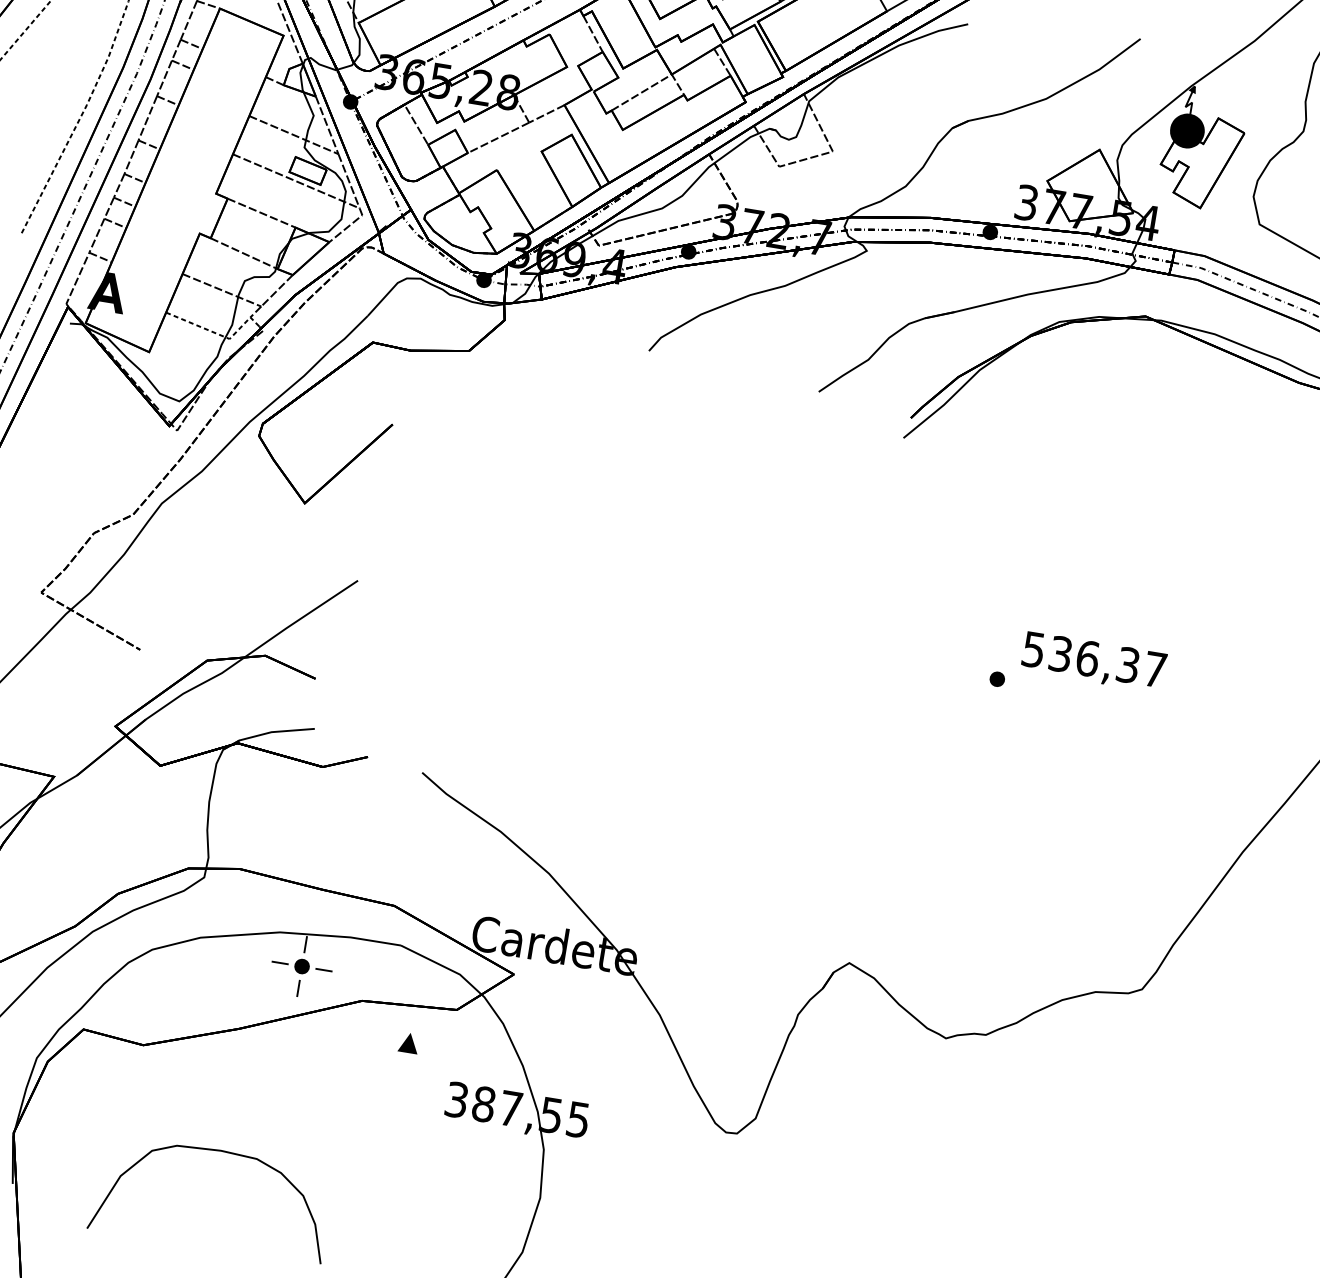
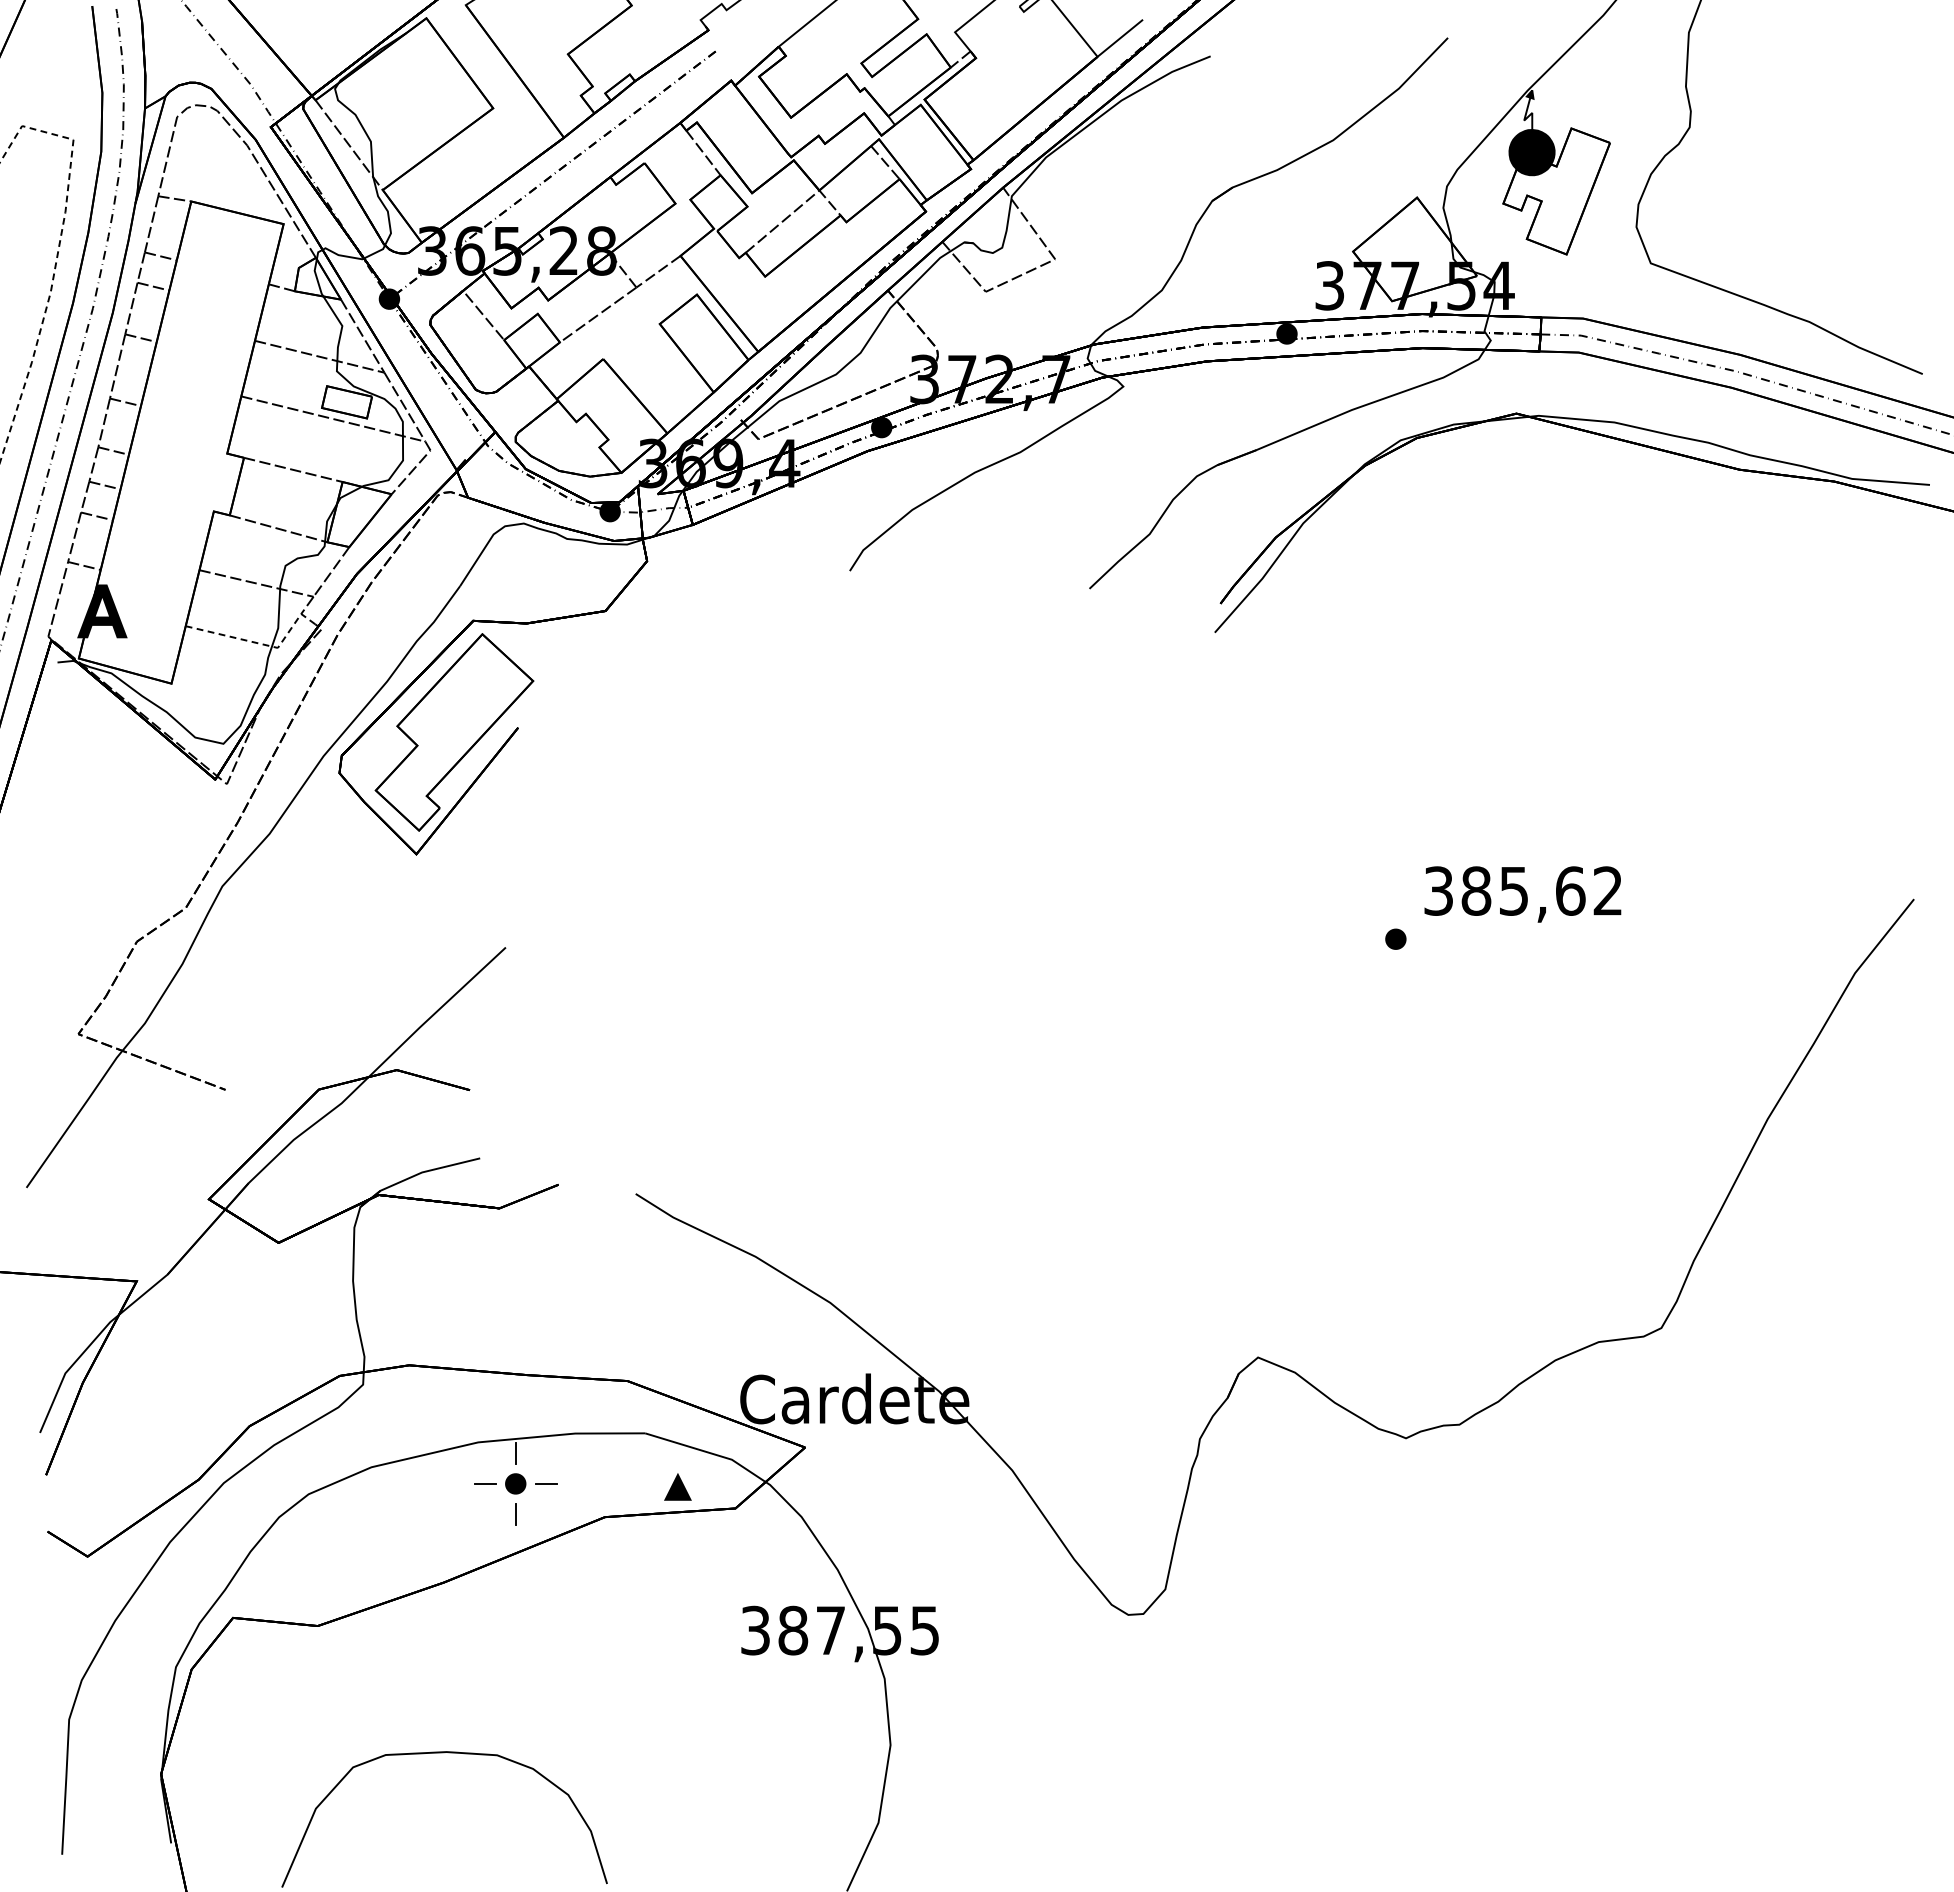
part: (346, 420) -> (454, 732), added
text: (1094, 659) -> (1523, 890), 536,37 -> 385,62
part: (408, 1042) -> (677, 1486), moved

